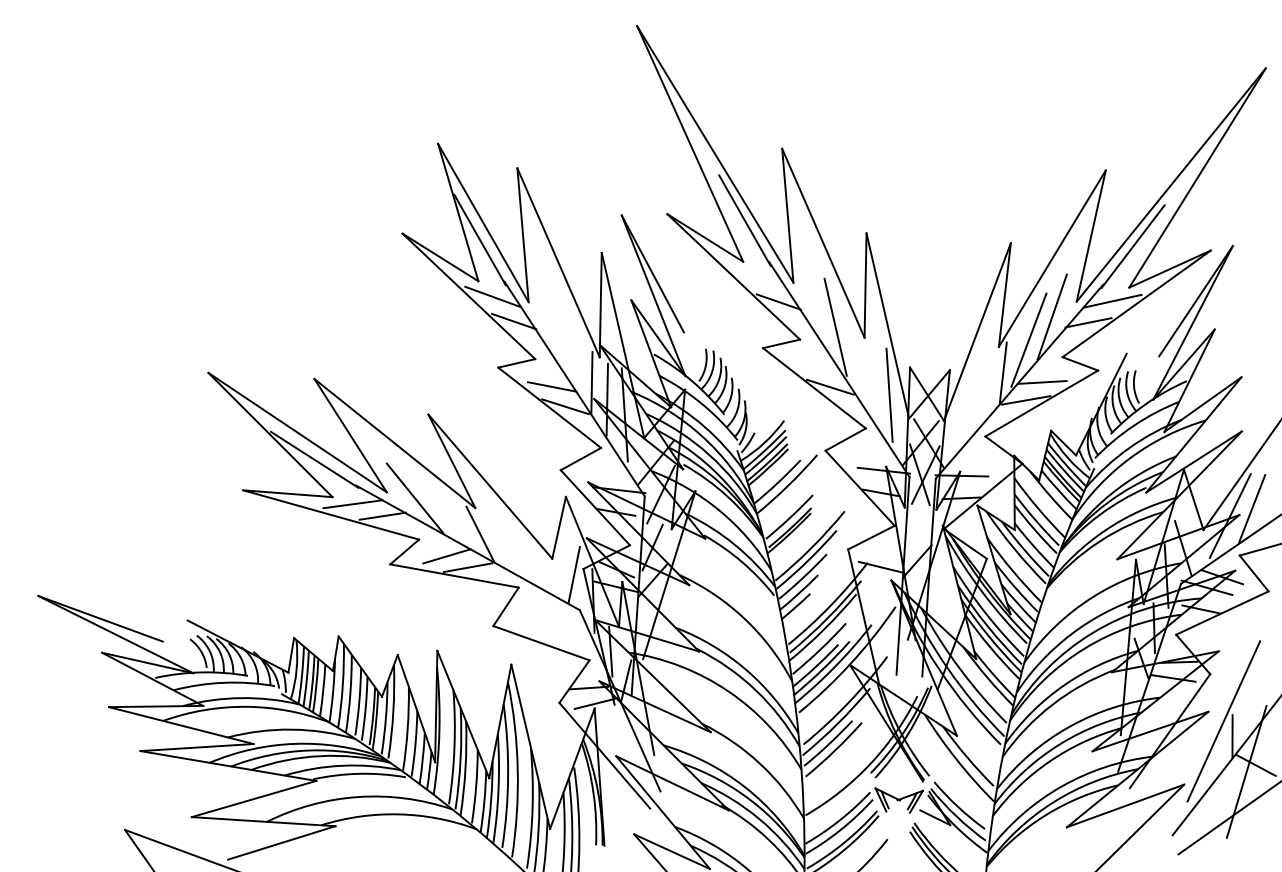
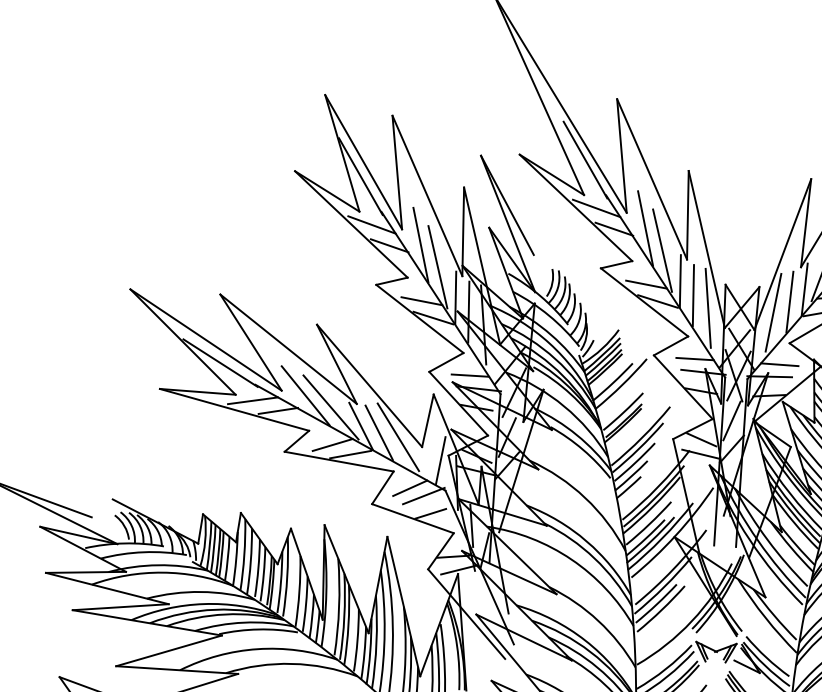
line: (757, 277) -> (596, 208), added
line: (815, 301) -> (645, 228), added
line: (550, 320) -> (420, 244), added
line: (570, 346) -> (437, 266), added
line: (856, 363) -> (680, 281), added
line: (816, 367) -> (646, 284), added
line: (871, 380) -> (692, 295), added
line: (985, 387) -> (789, 301), added
line: (966, 400) -> (773, 312), added
line: (873, 454) -> (694, 358), added
line: (973, 461) -> (779, 364), added
line: (609, 474) -> (470, 375), added
line: (444, 511) -> (330, 406), added
line: (917, 527) -> (731, 420), added
line: (501, 541) -> (379, 432), added
line: (523, 547) -> (397, 437), added
line: (881, 549) -> (701, 439), added
line: (538, 607) -> (410, 488), added
line: (553, 616) -> (423, 496), added
line: (562, 637) -> (430, 513), added

